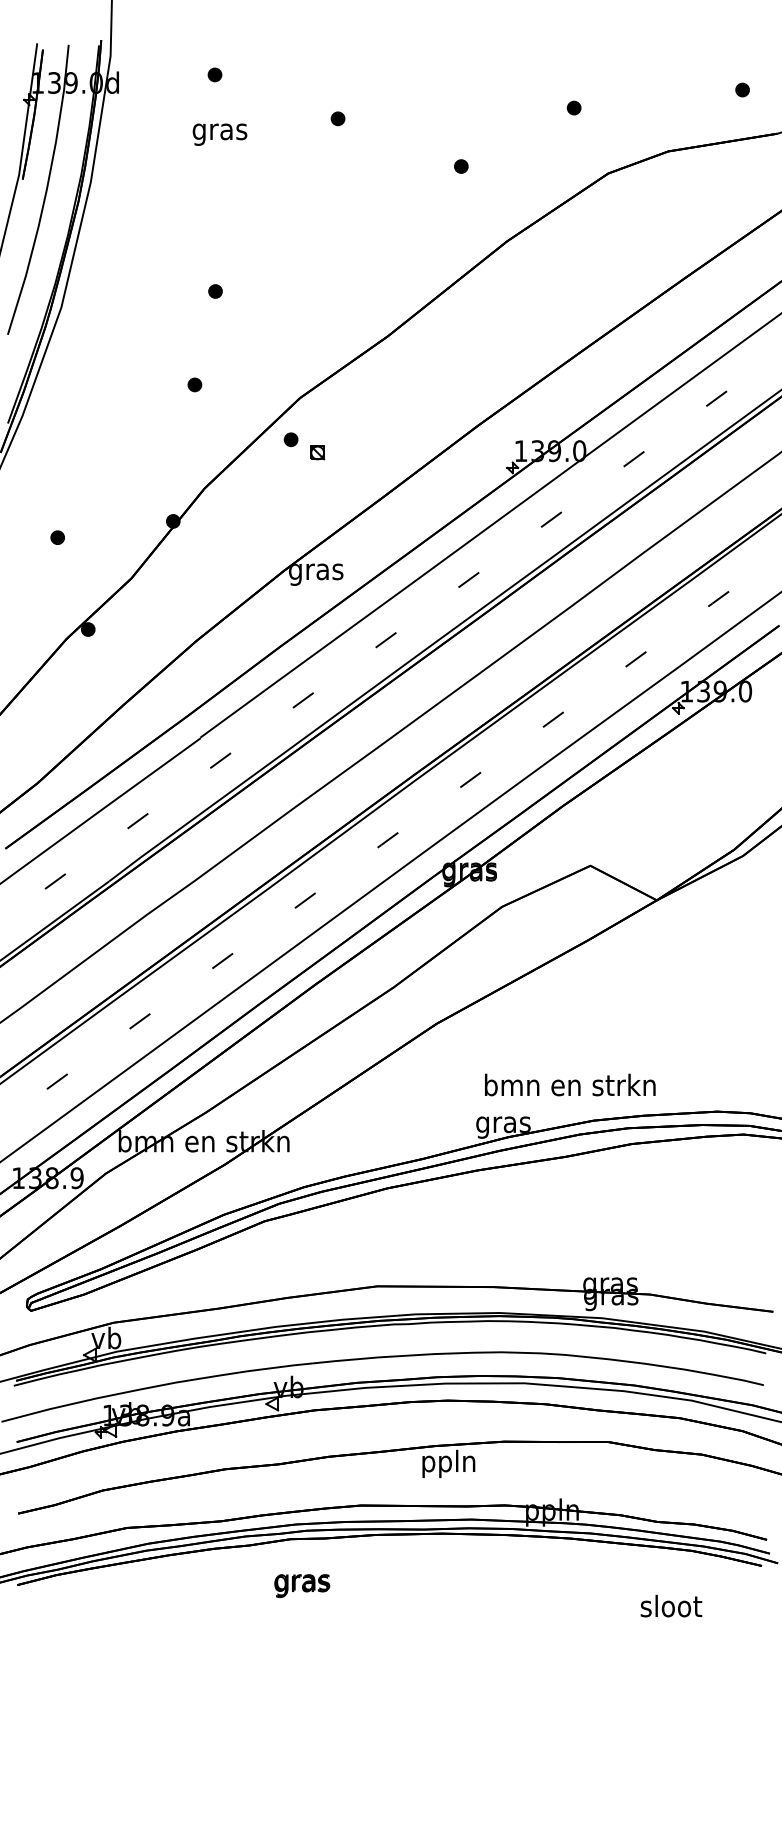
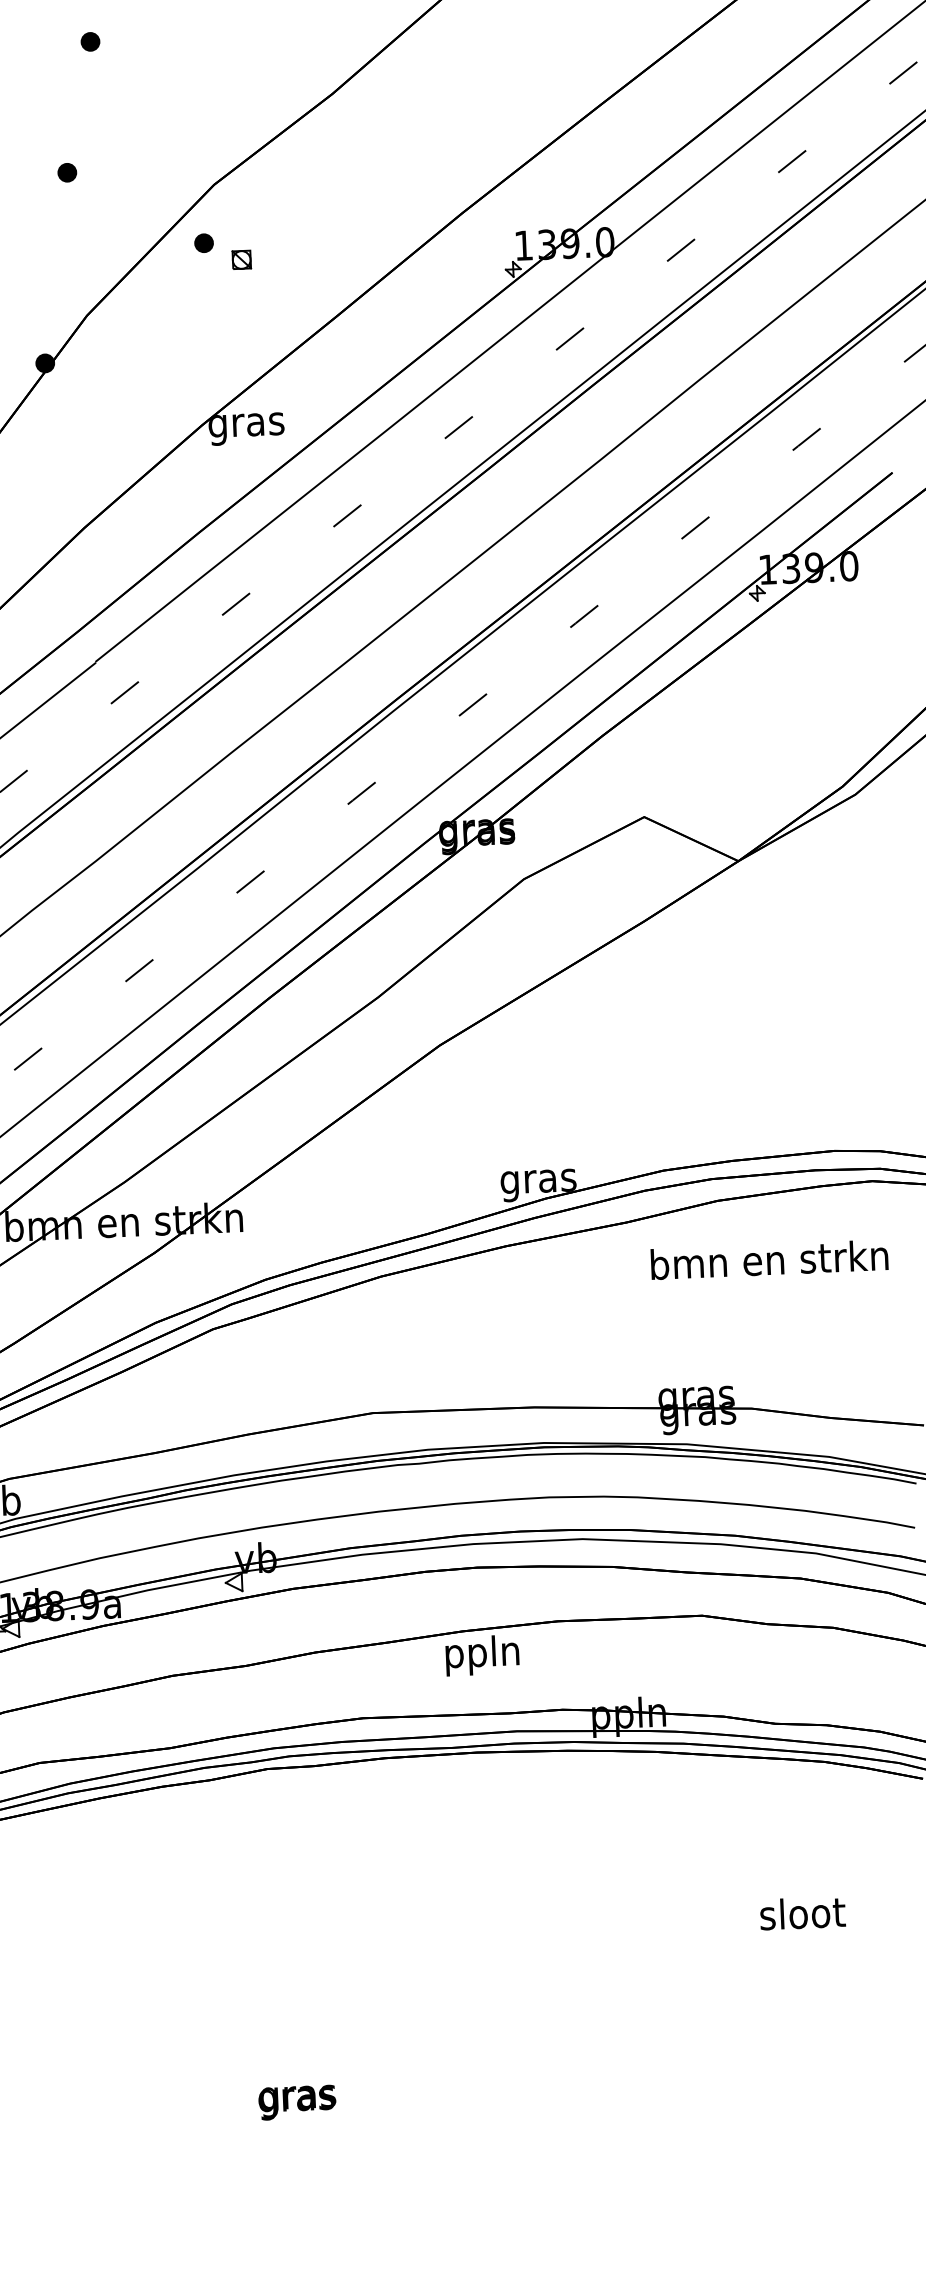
text: (570, 1084) -> (769, 1259), moved
text: (302, 1586) -> (297, 2103), moved
text: (671, 1605) -> (802, 1912), moved

